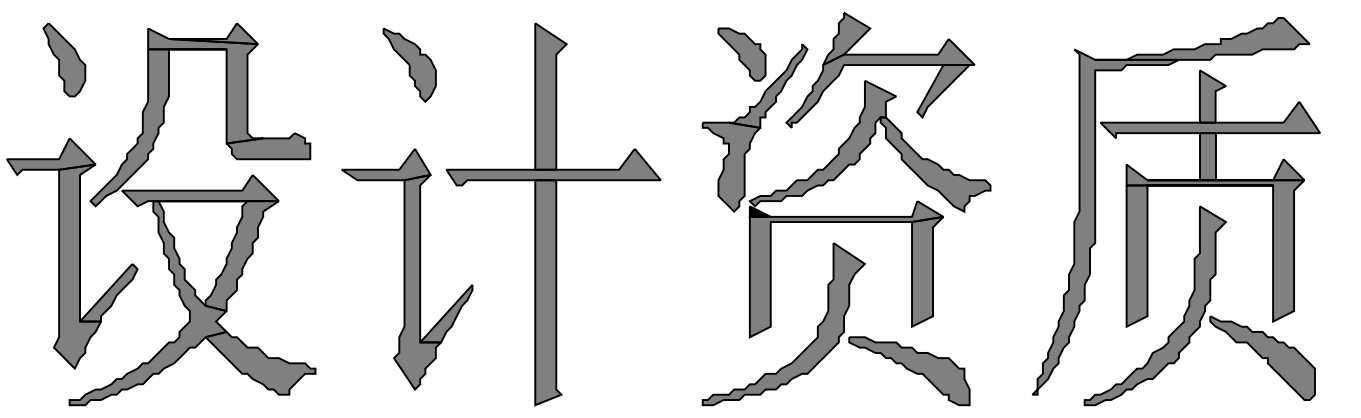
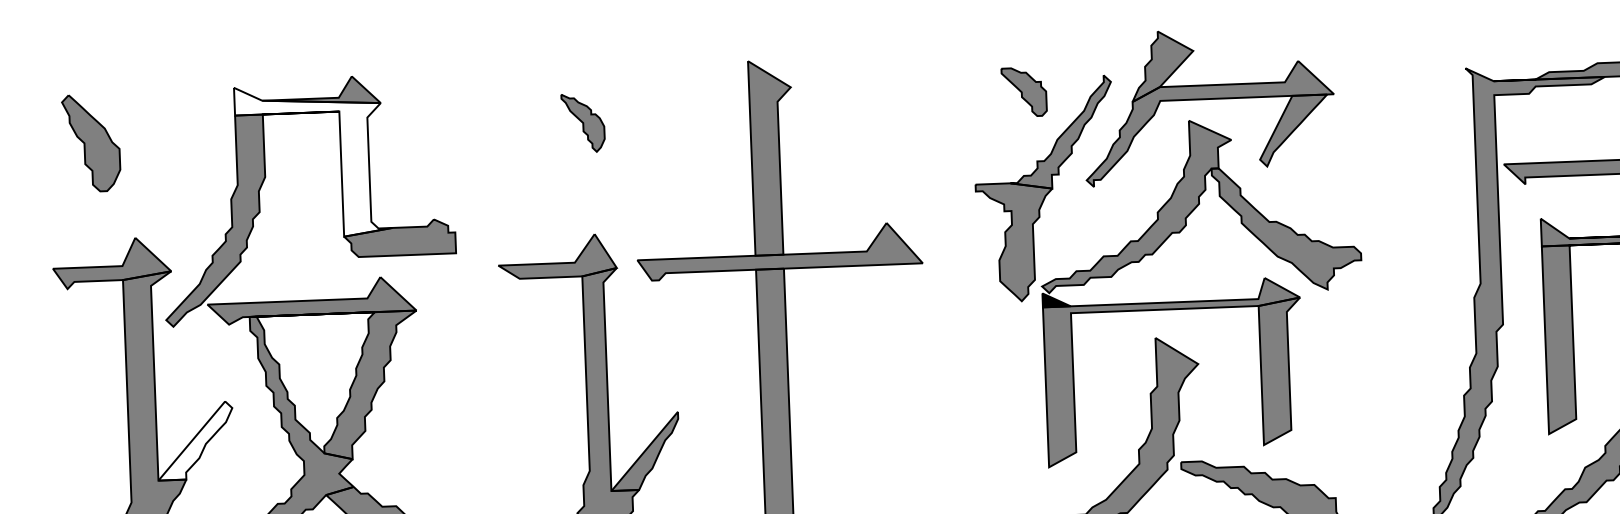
part: (741, 54) -> (1023, 92), size x0.7
part: (64, 59) -> (91, 142), moved
part: (409, 64) -> (583, 122), size x0.6
fill: (205, 85) -> (313, 160), removed
fill: (108, 292) -> (194, 440), removed

